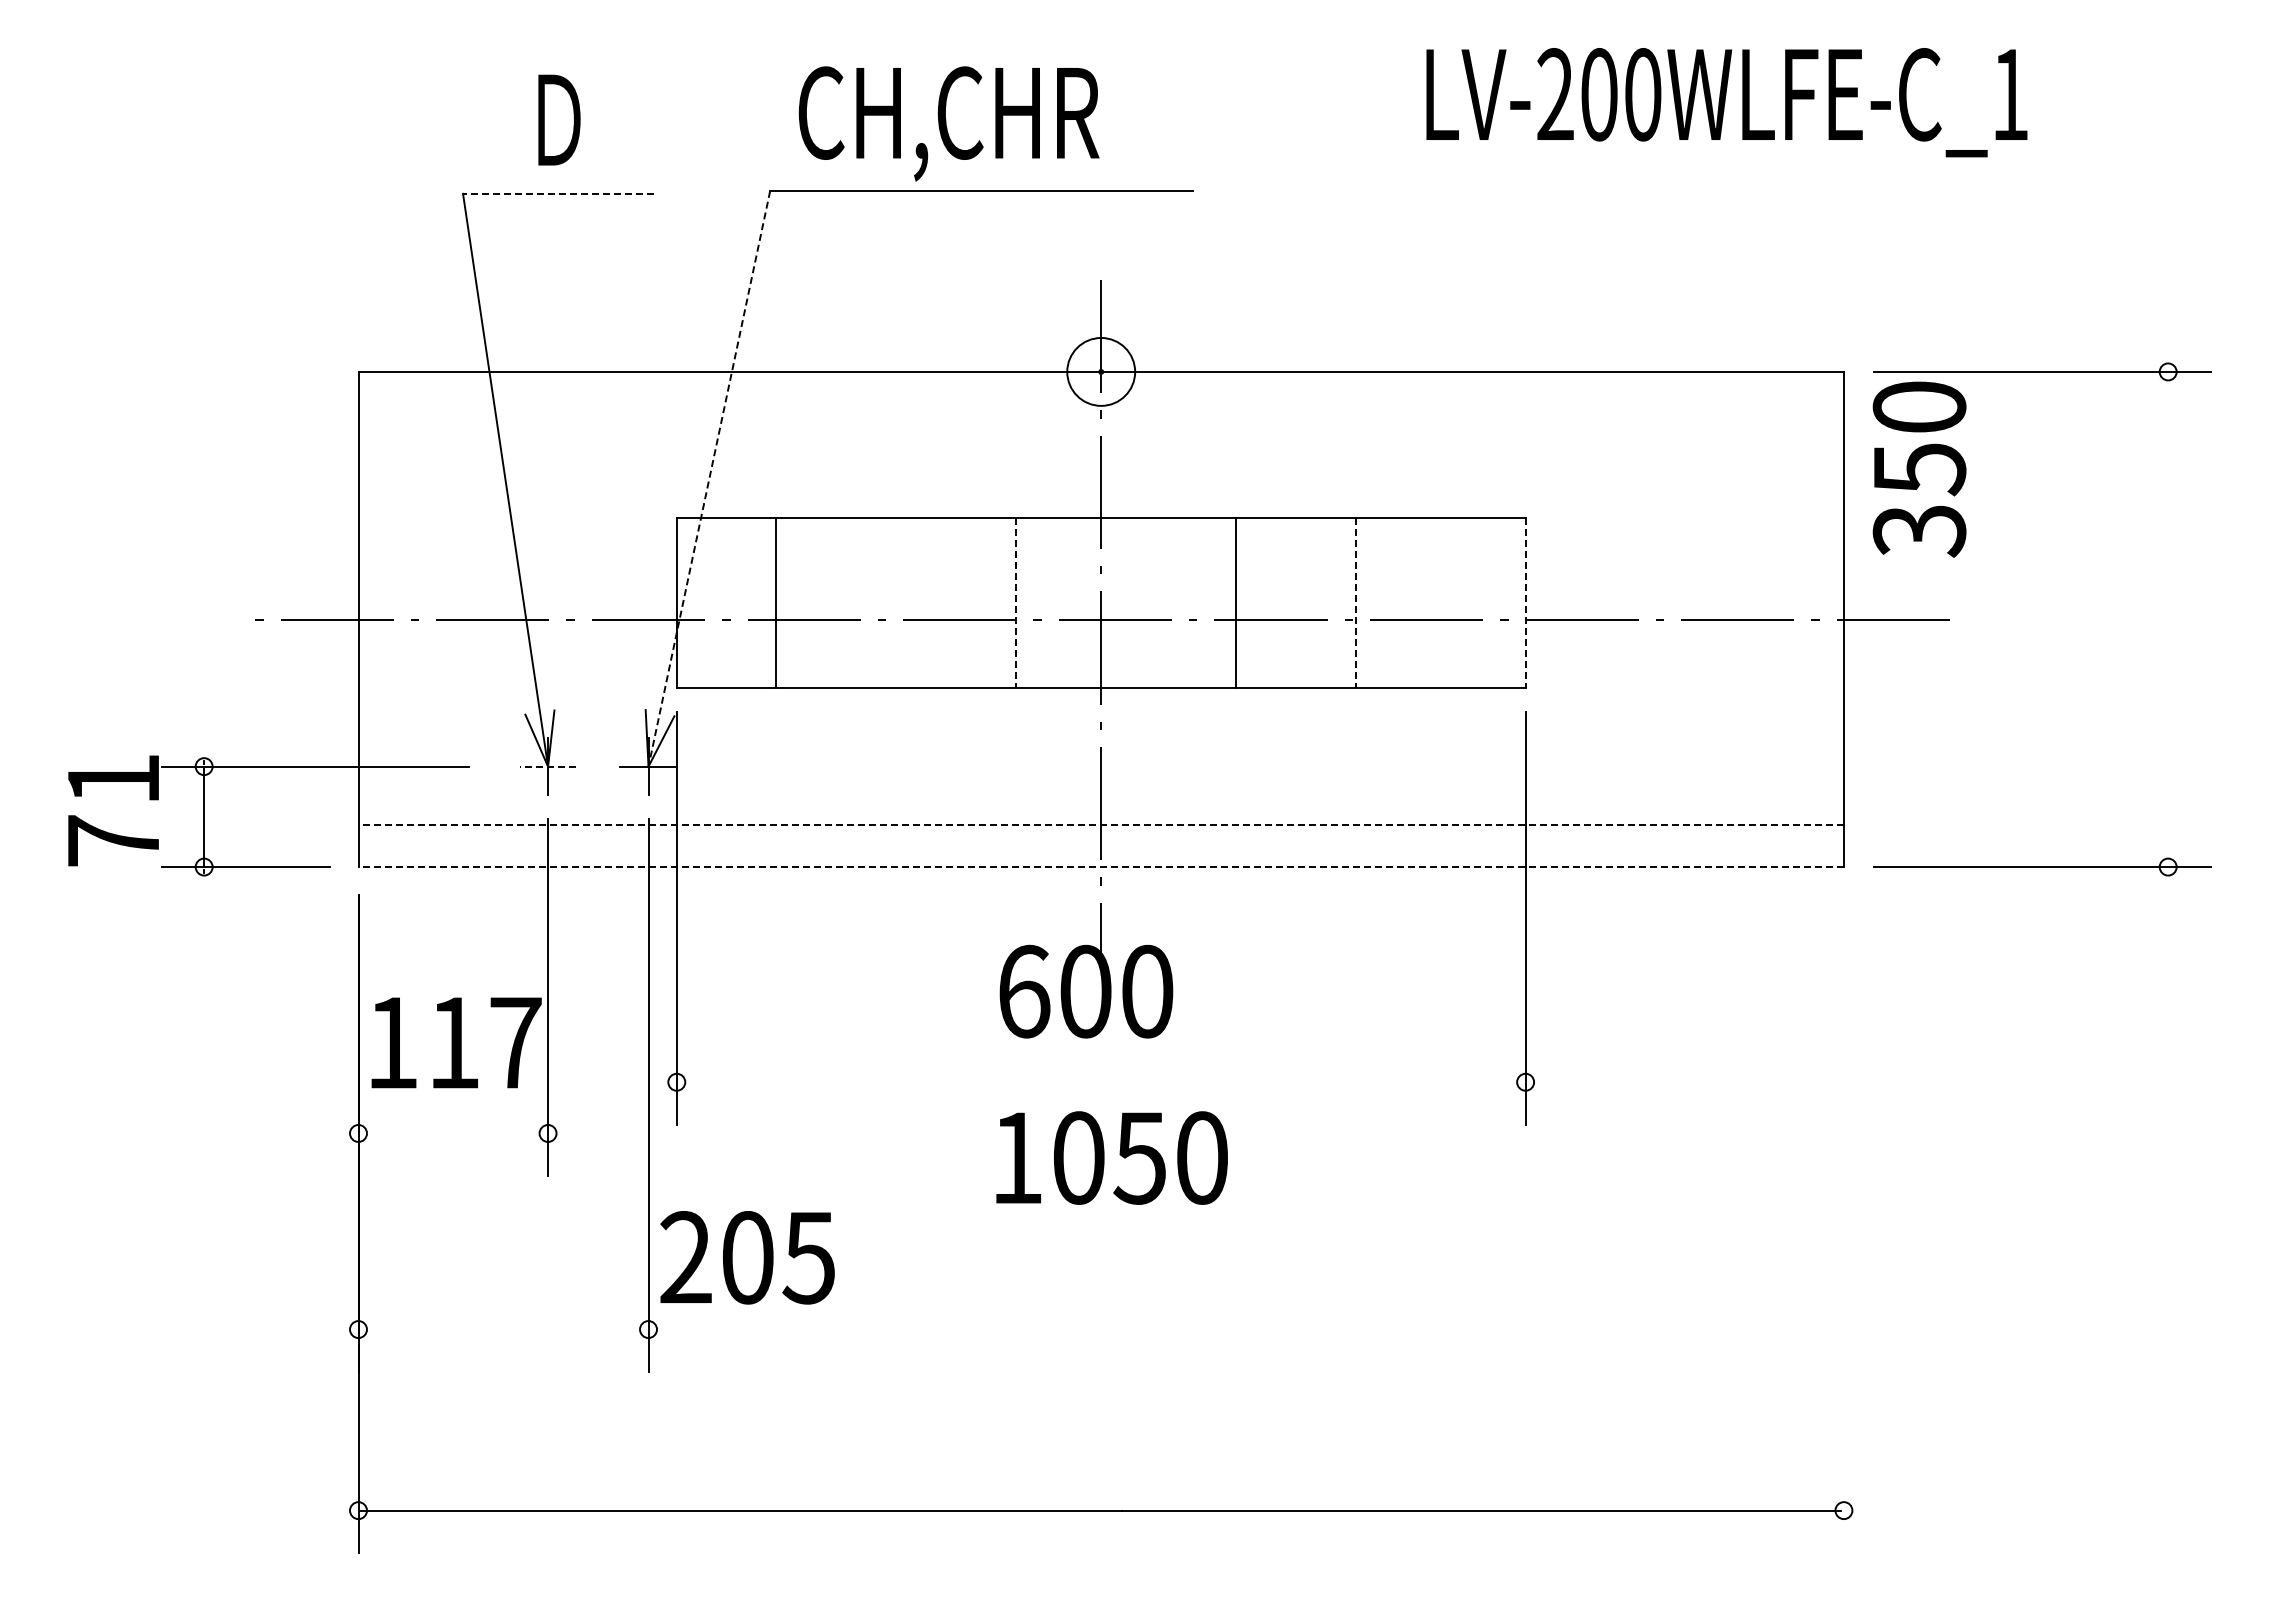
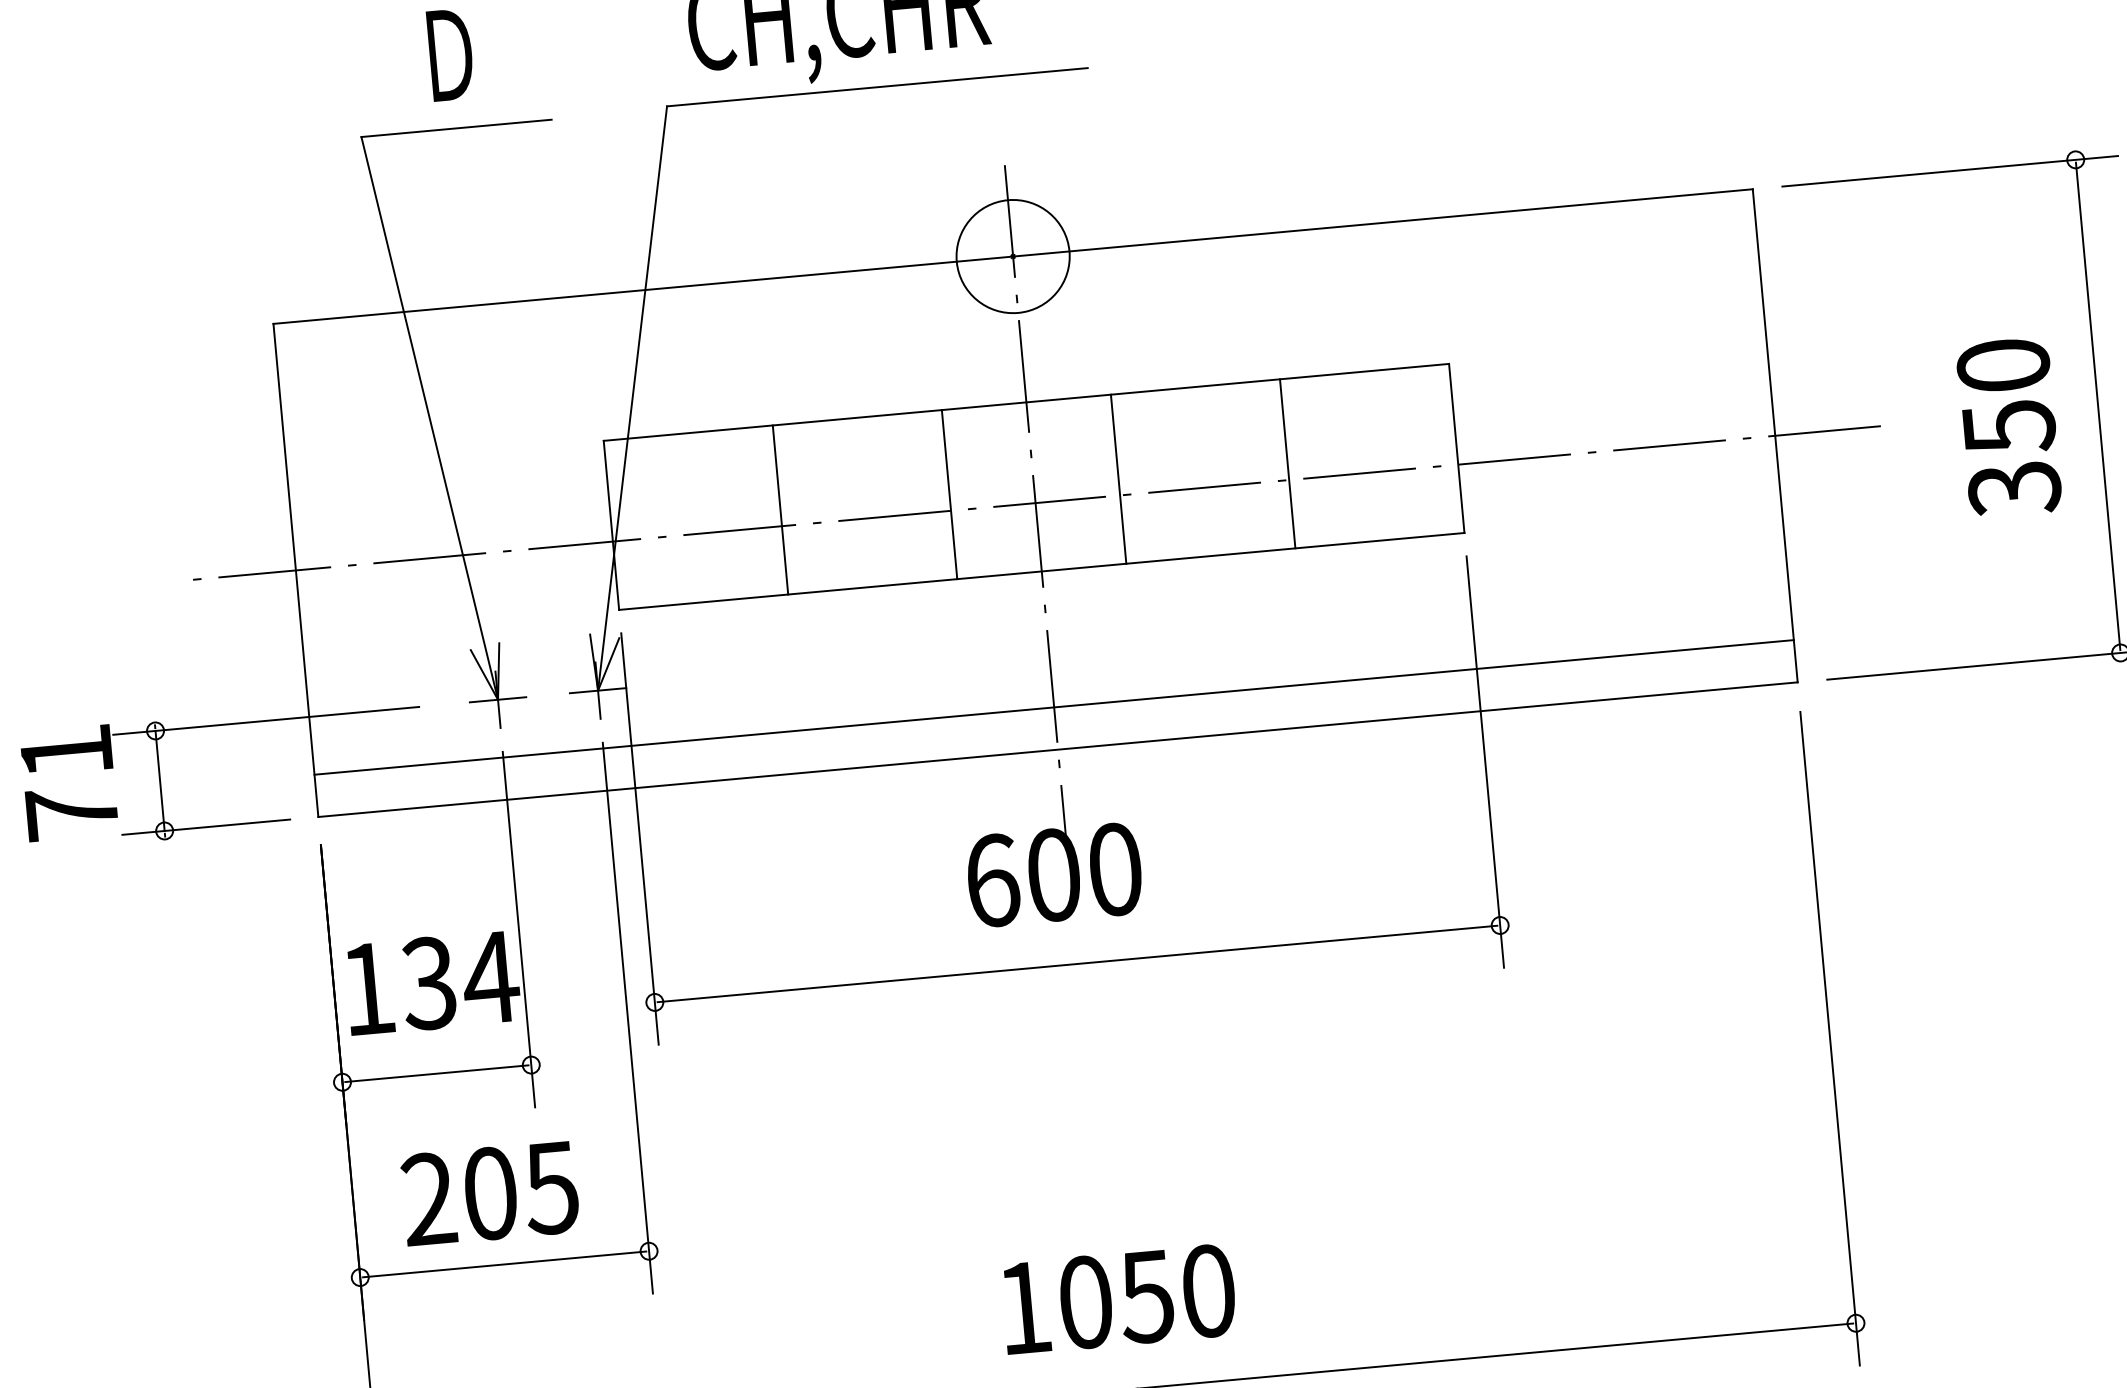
line: (558, 193) -> (456, 128), dashed -> solid
circle: (1100, 371) -> (1012, 256), size x1.67
text: (1919, 469) -> (2009, 427), moved
line: (709, 479) -> (632, 399), dashed -> solid
line: (775, 603) -> (780, 510), moved
line: (1016, 603) -> (949, 494), dashed -> solid
line: (1236, 603) -> (1119, 479), moved
line: (1355, 603) -> (1287, 464), dashed -> solid
line: (1525, 603) -> (1456, 448), dashed -> solid
line: (2168, 619) -> (2098, 406), added
line: (547, 766) -> (497, 699), dashed -> solid
line: (1101, 824) -> (1054, 707), dashed -> solid
line: (1101, 867) -> (1058, 750), dashed -> solid
text: (485, 1042) -> (460, 980), 117 -> 134
line: (1100, 1082) -> (1076, 964), added
line: (453, 1133) -> (437, 1073), added
text: (1111, 1157) -> (1118, 1298), moved
line: (1843, 1224) -> (1829, 1038), added
text: (747, 1257) -> (490, 1193), moved
line: (503, 1329) -> (504, 1264), added

